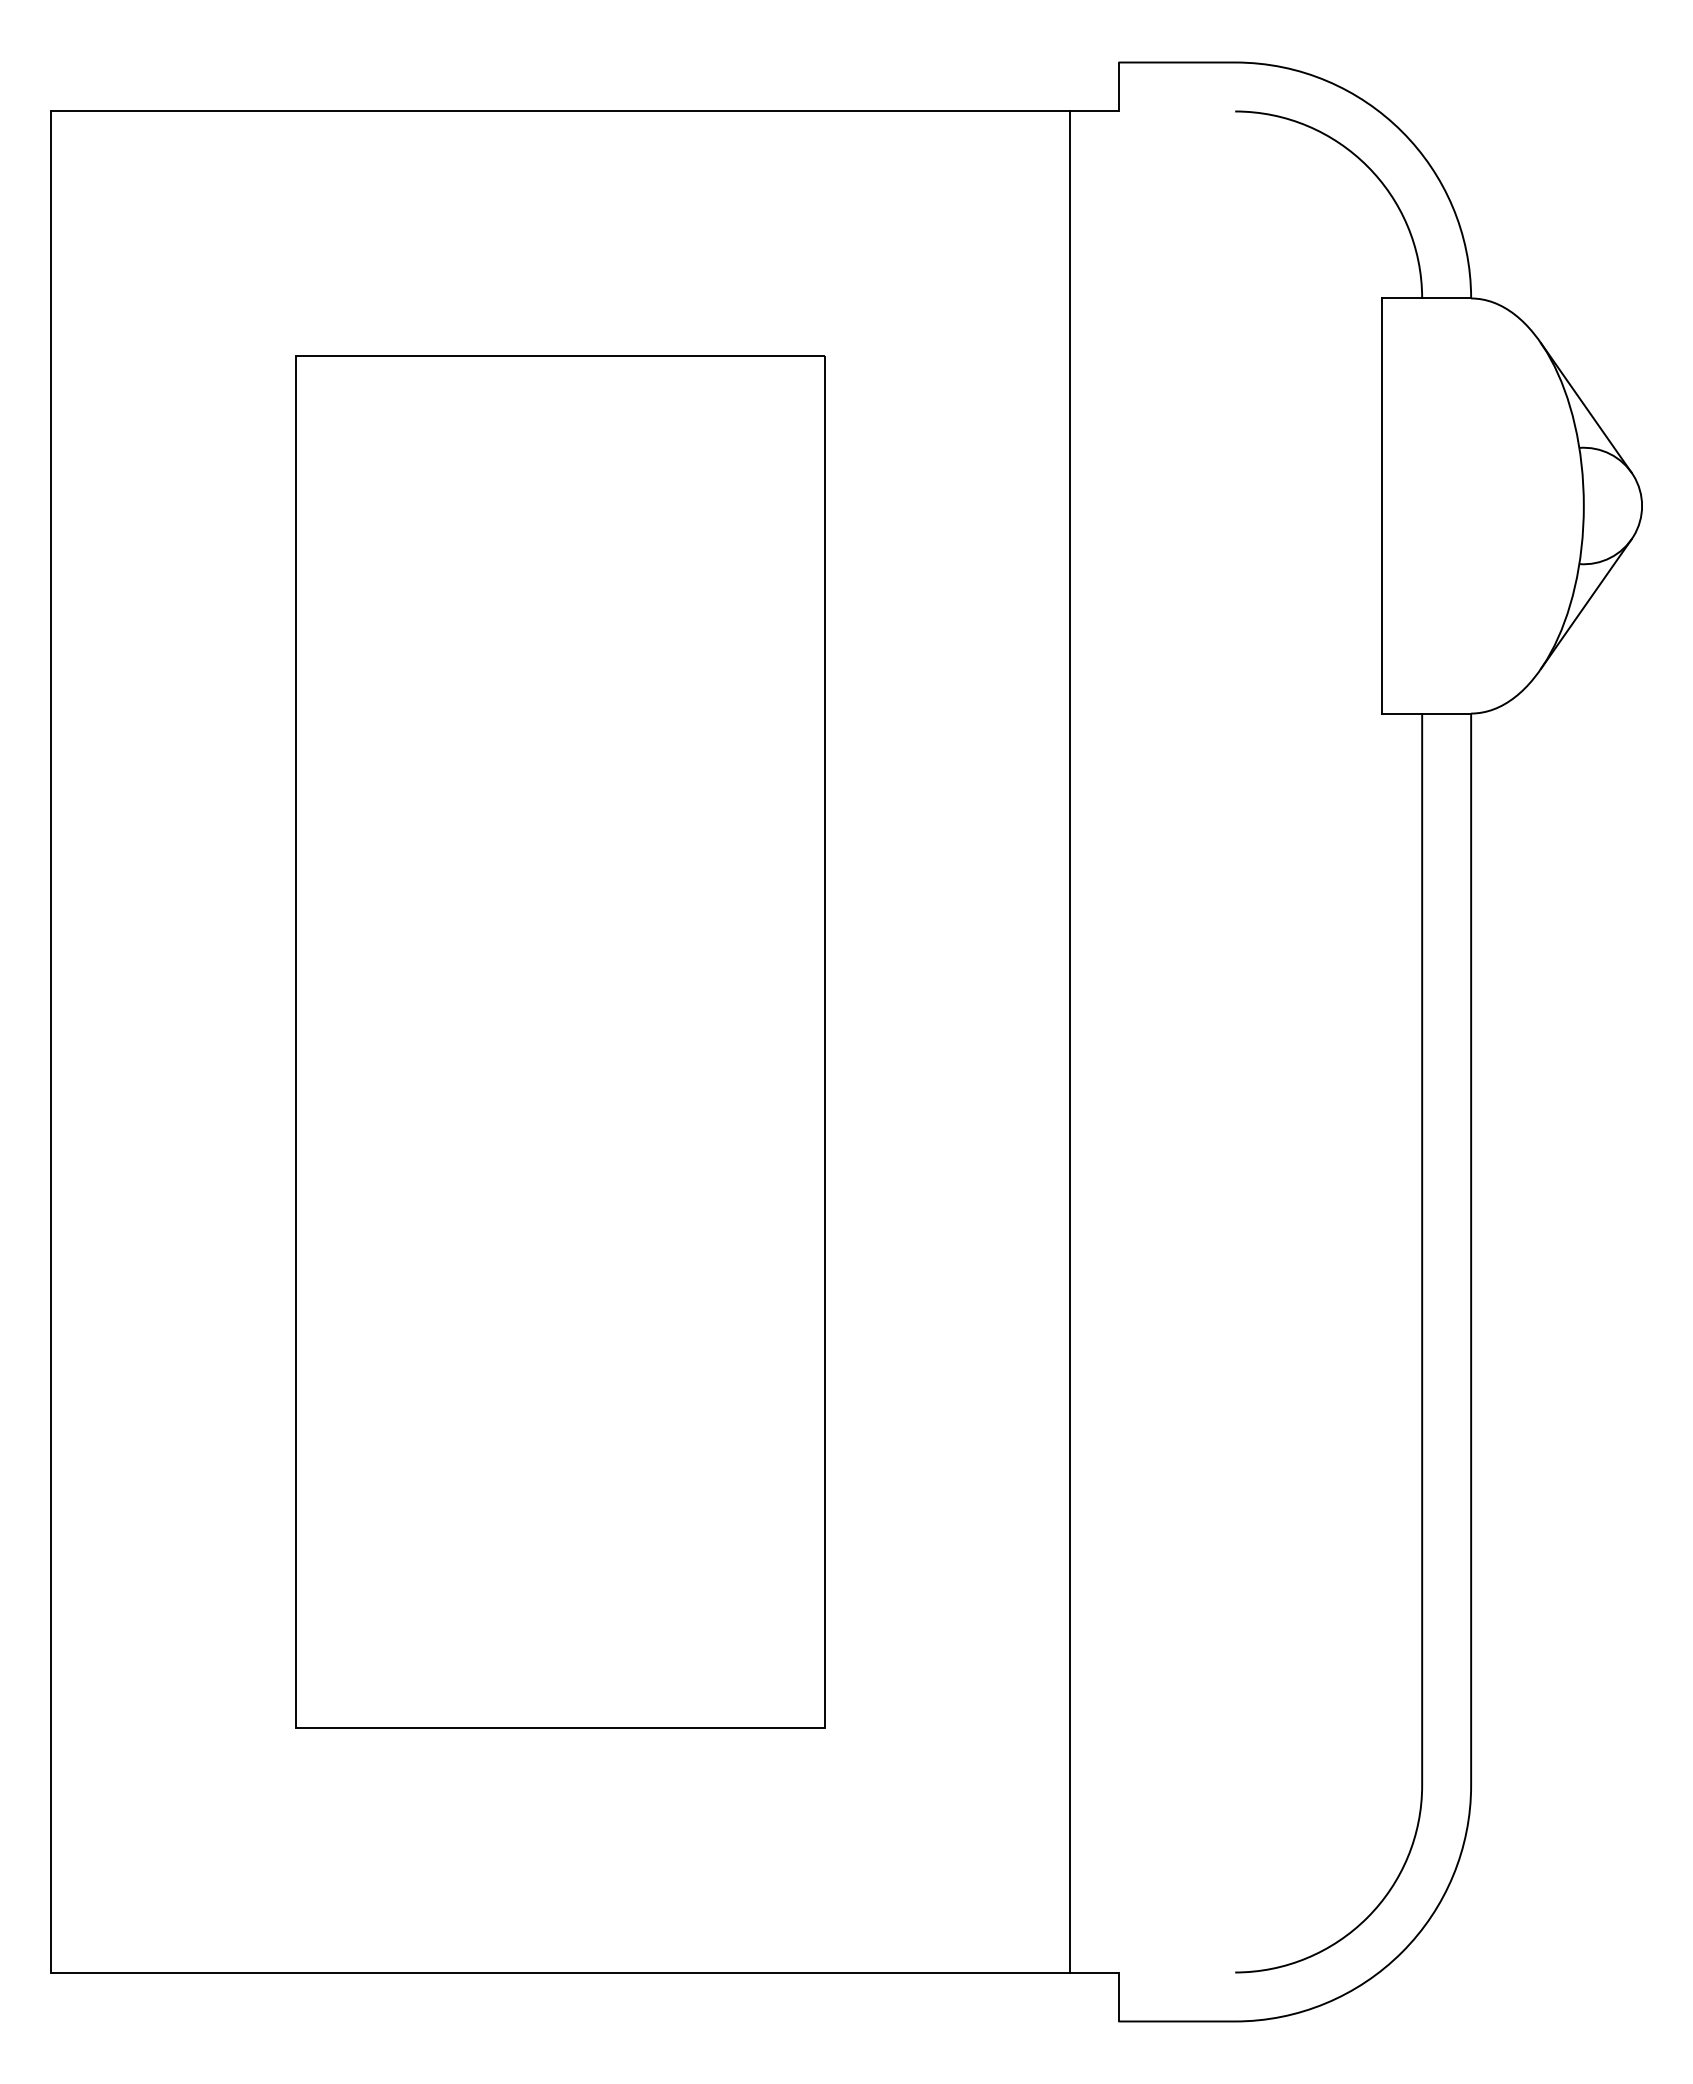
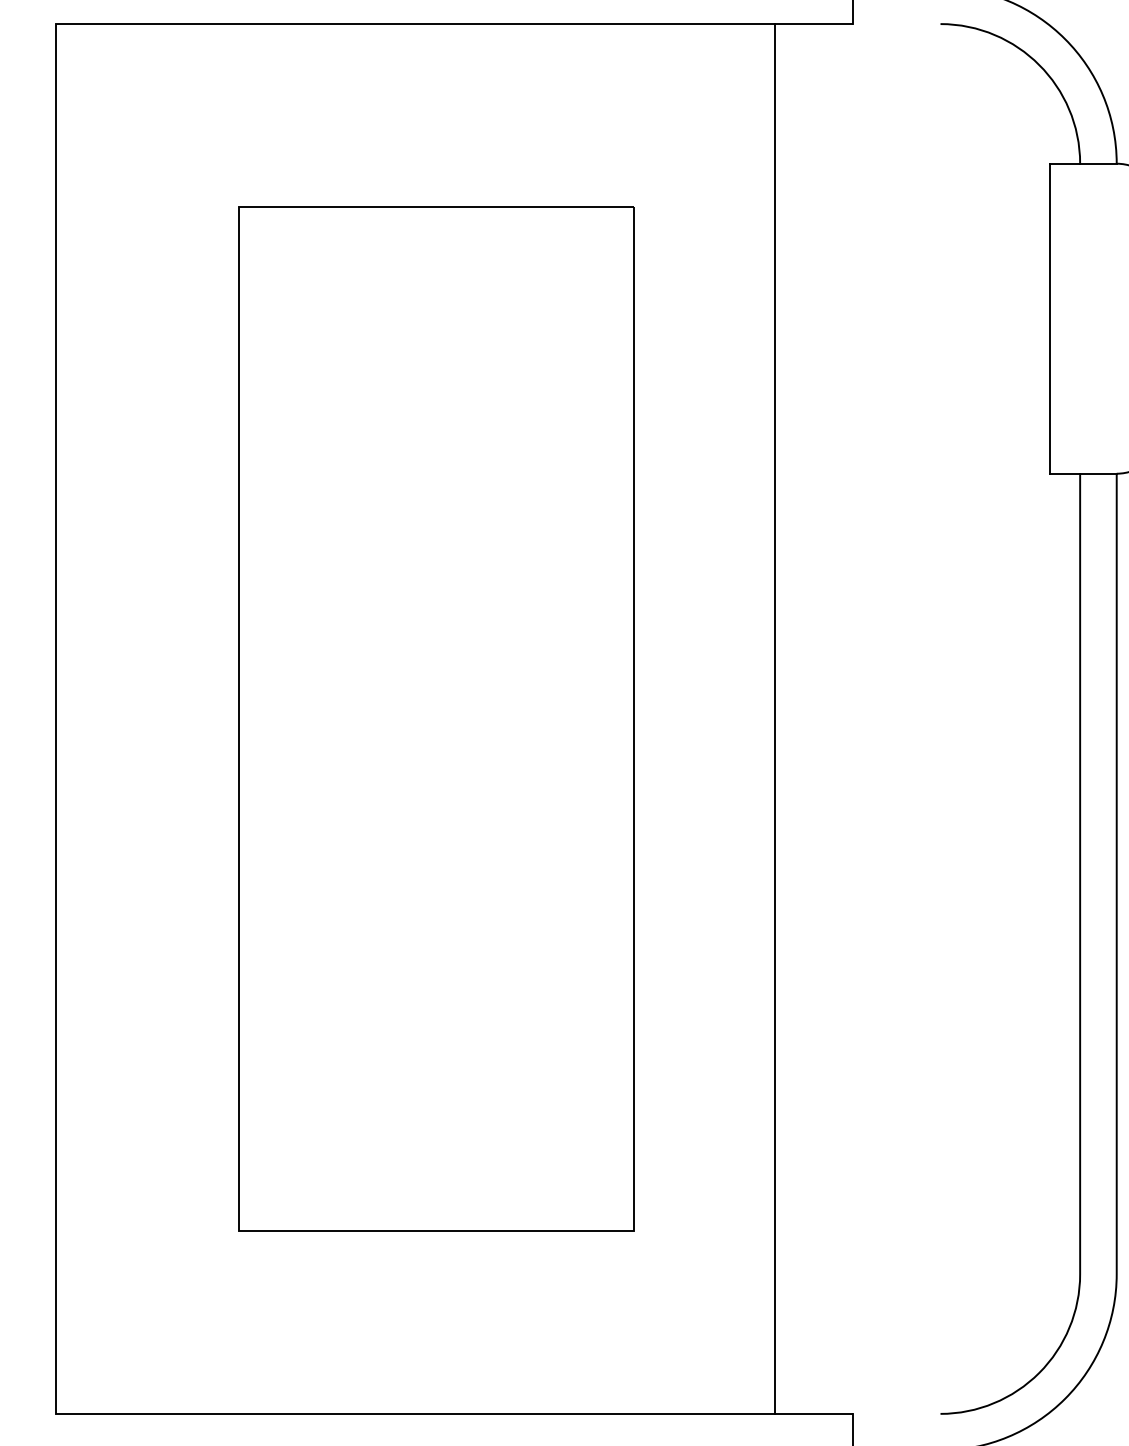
line: (1069, 1041) -> (774, 718), moved

